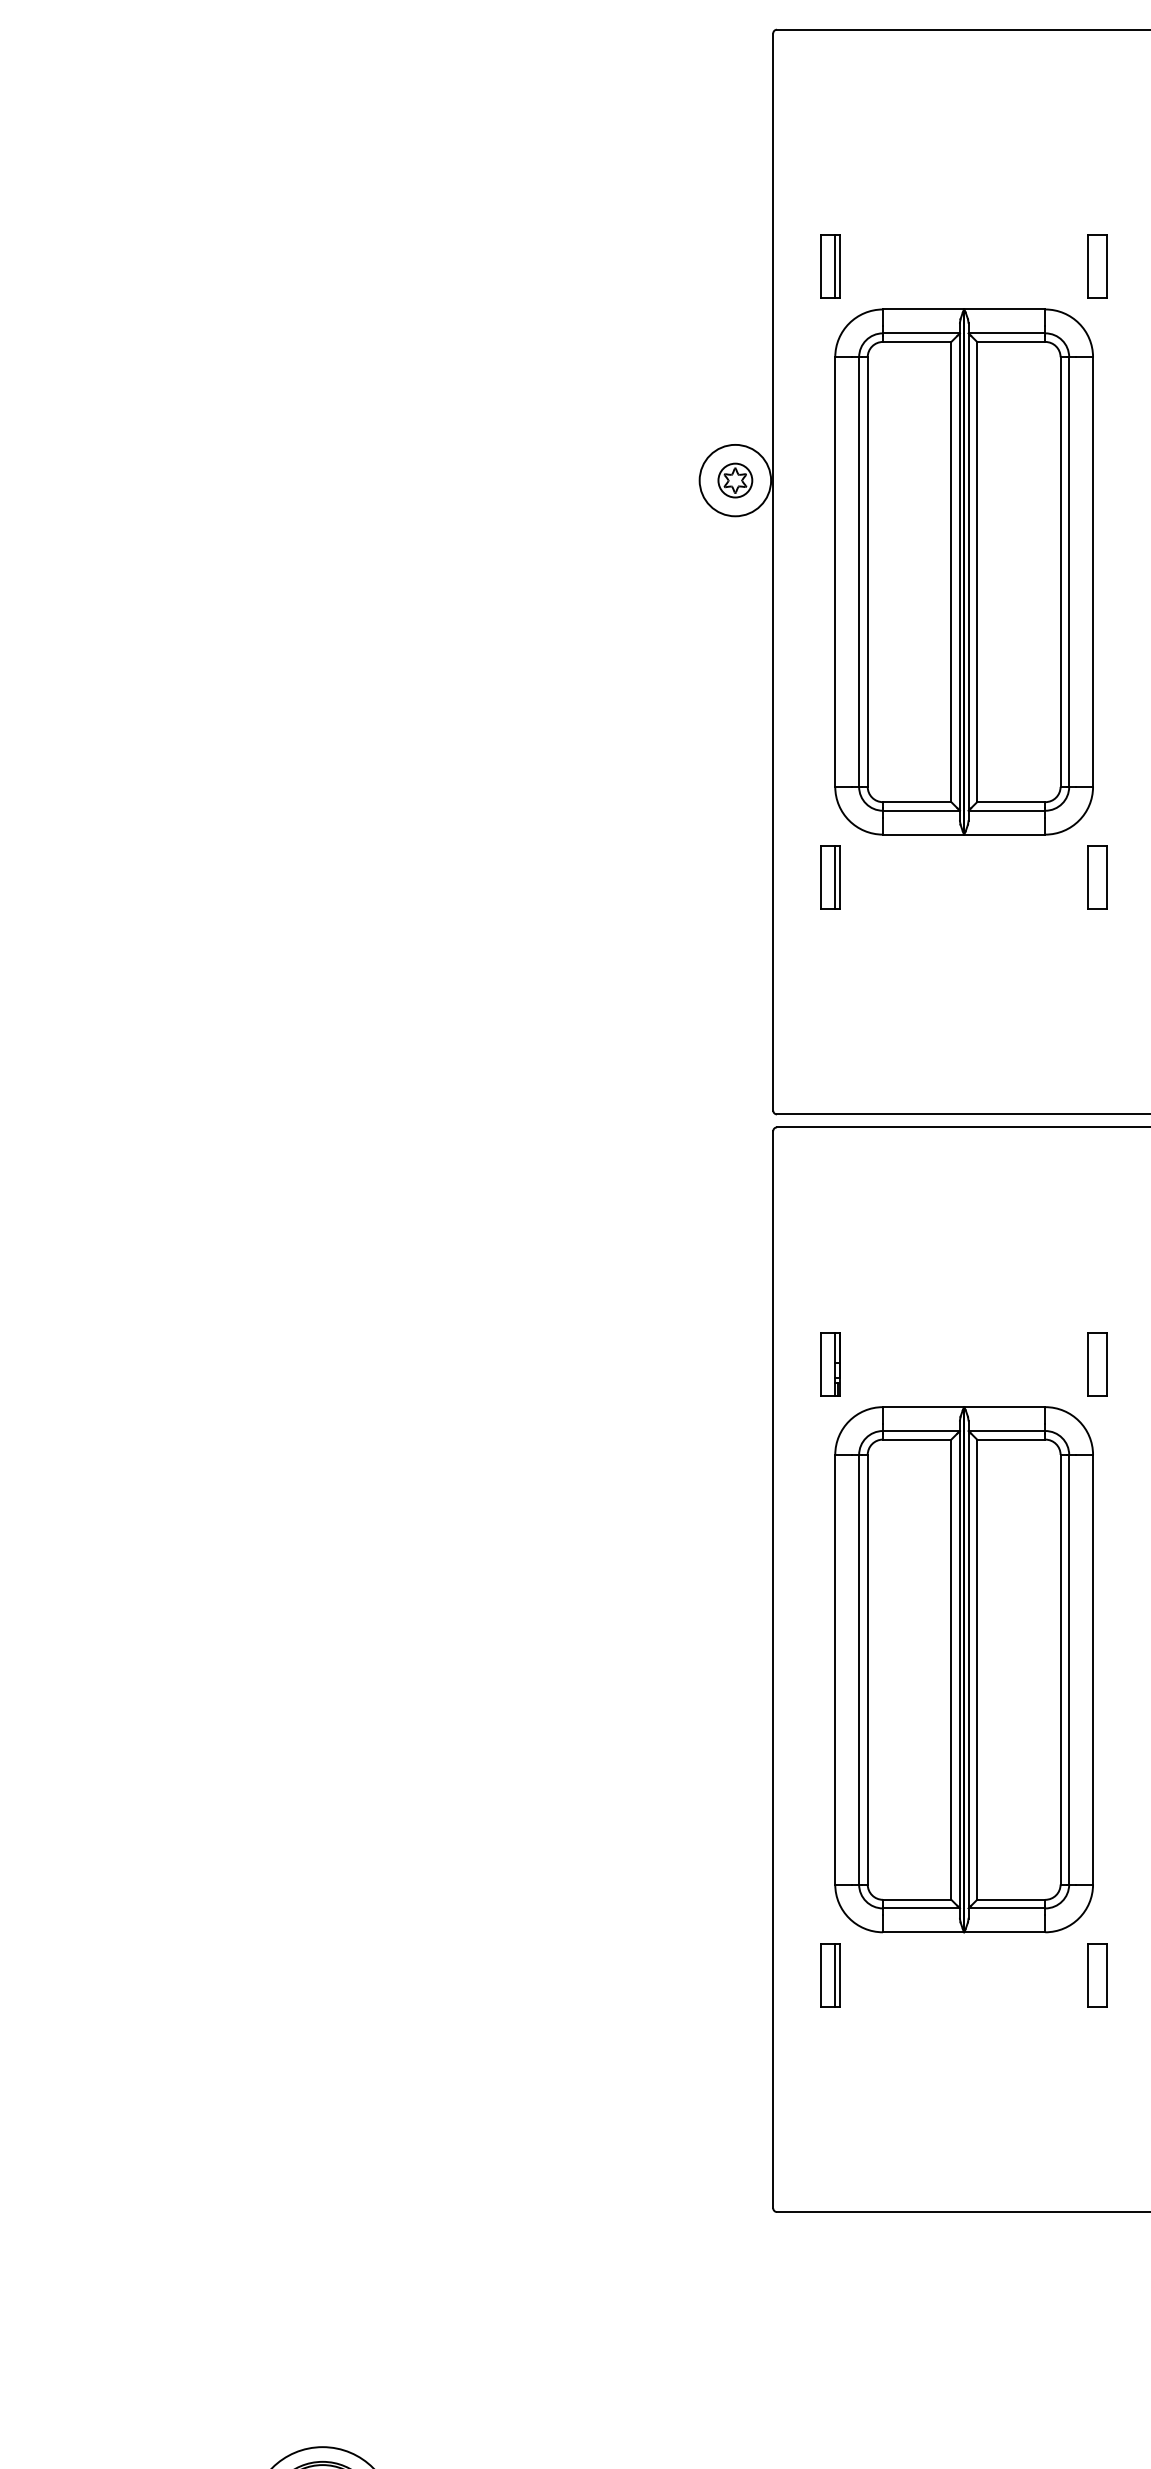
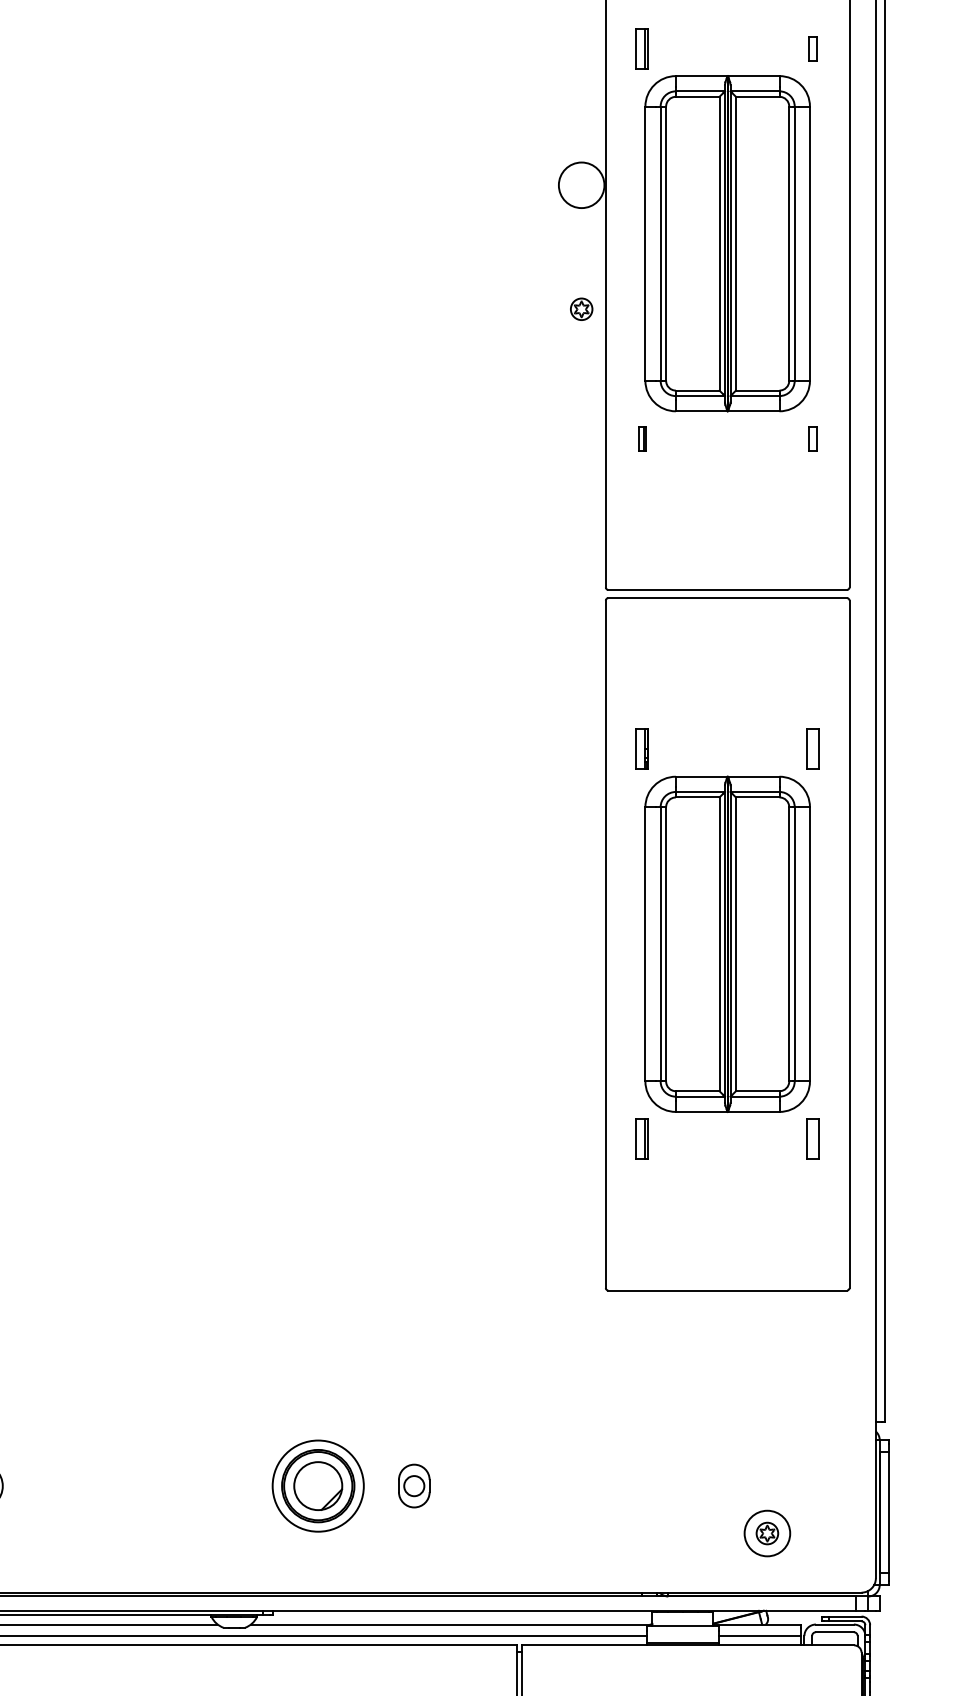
part: (1097, 266) -> (812, 48), size x0.6
part: (735, 479) -> (581, 308), moved
part: (829, 877) -> (641, 438), size x0.6
part: (1097, 877) -> (812, 438), size x0.6

